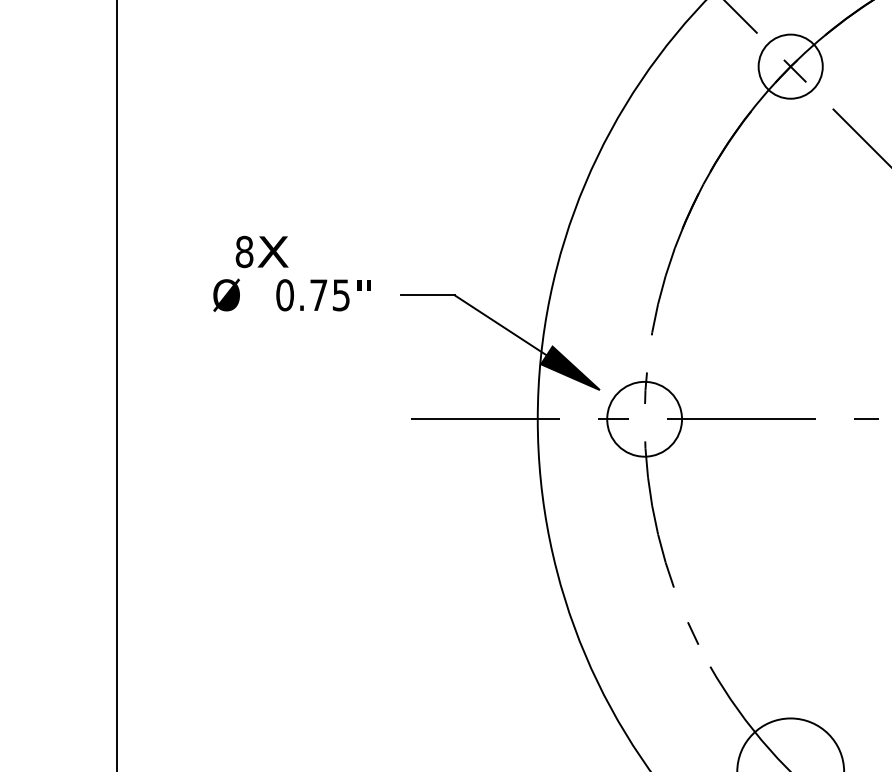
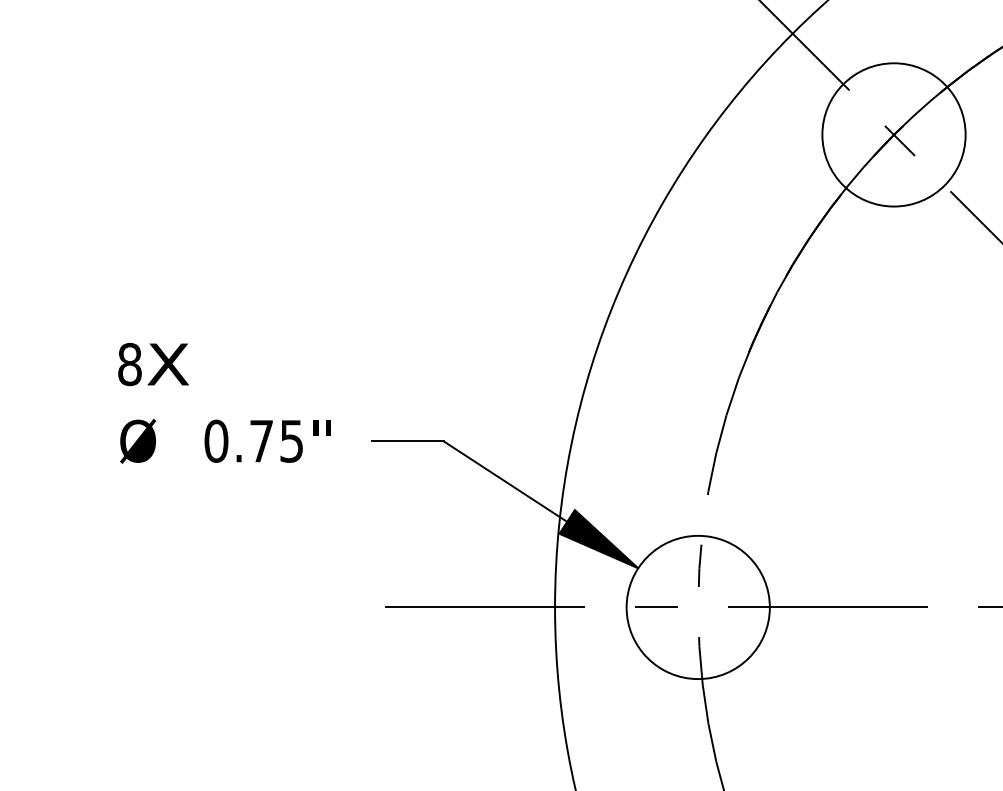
circle: (790, 66) -> (893, 134), size x1.67
text: (261, 251) -> (152, 363), moved
circle: (644, 418) -> (698, 606), size x1.43

